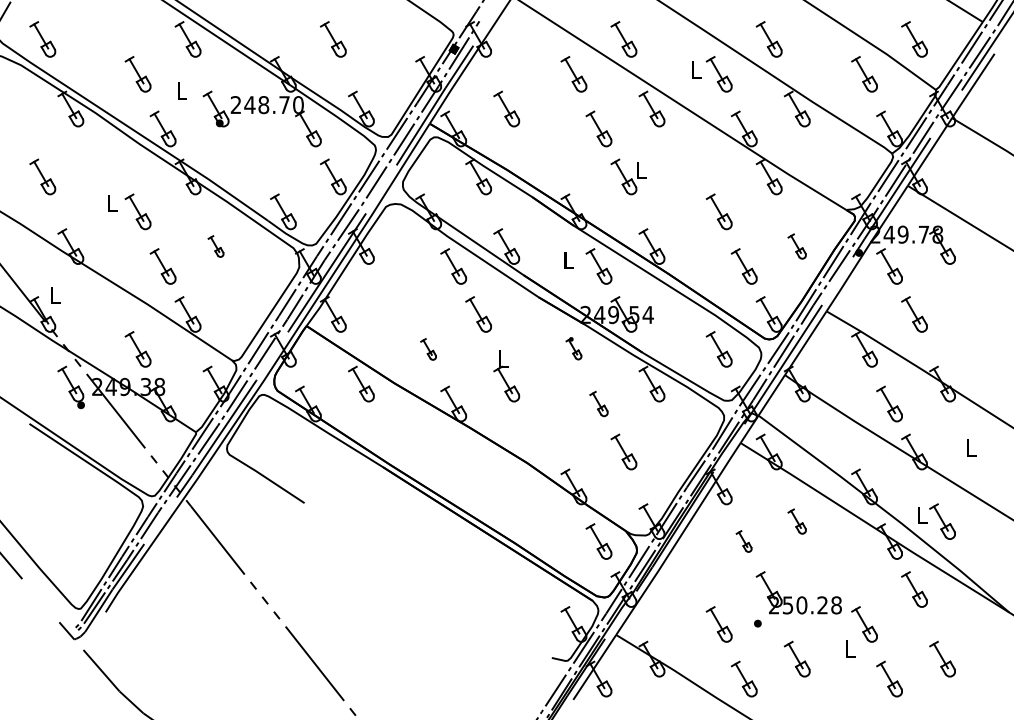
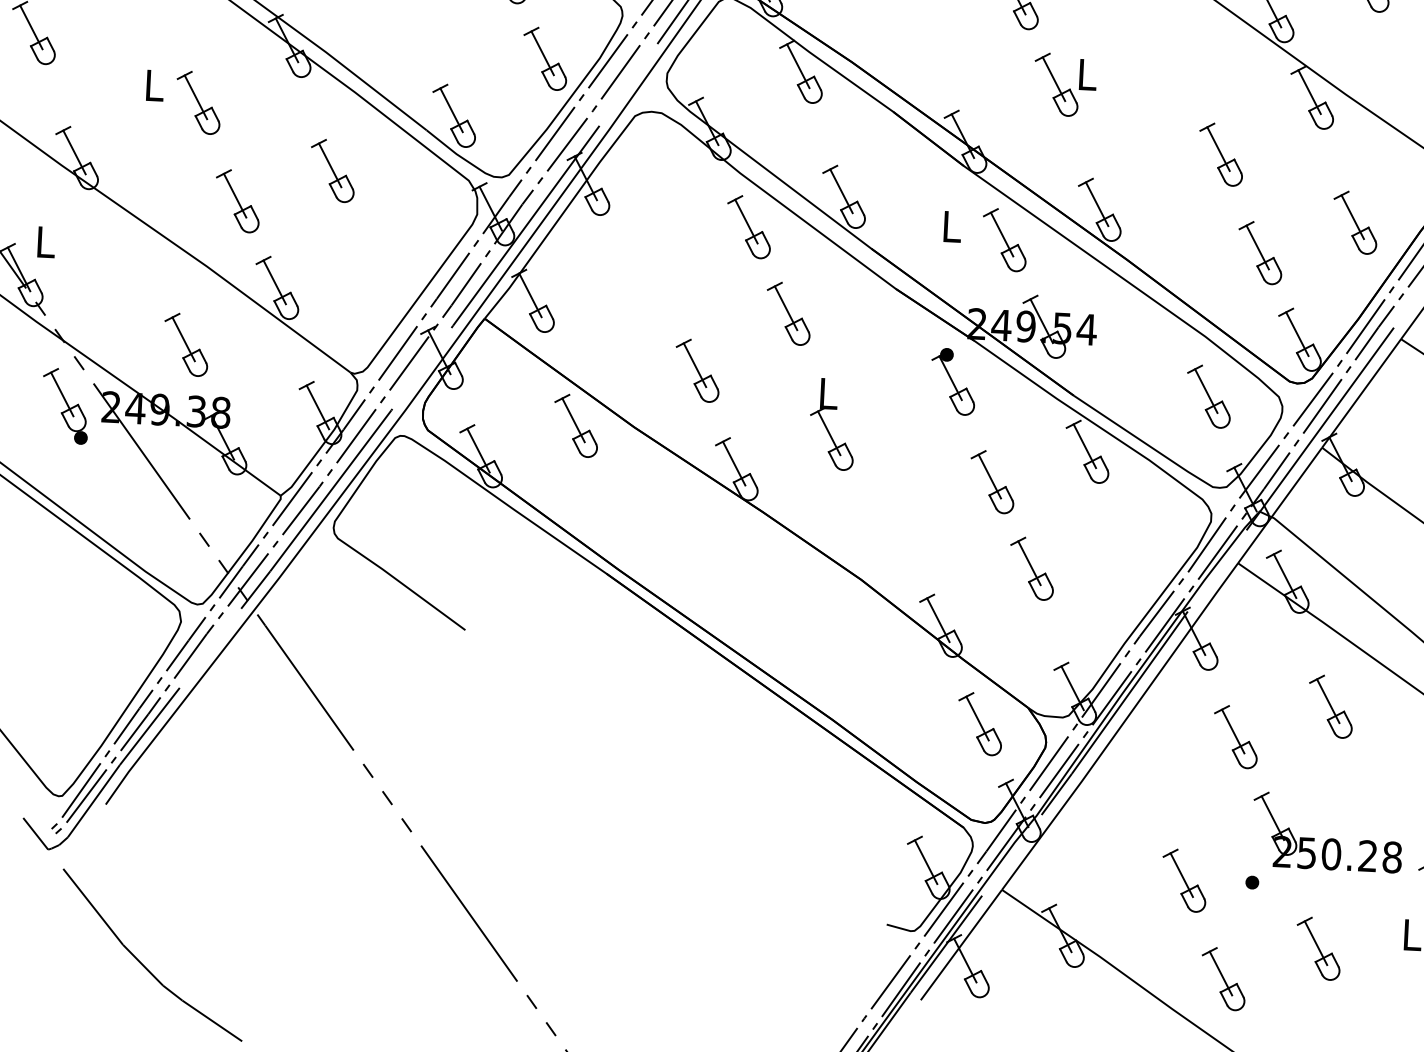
part: (215, 246) -> (331, 170), size x1.67
part: (796, 246) -> (1353, 222), size x1.43
part: (573, 348) -> (952, 381), size x1.67
part: (428, 349) -> (697, 370), size x1.67
part: (598, 403) -> (991, 481), size x1.43
part: (796, 521) -> (1329, 706), size x1.43
part: (743, 541) -> (1234, 736), size x1.67

